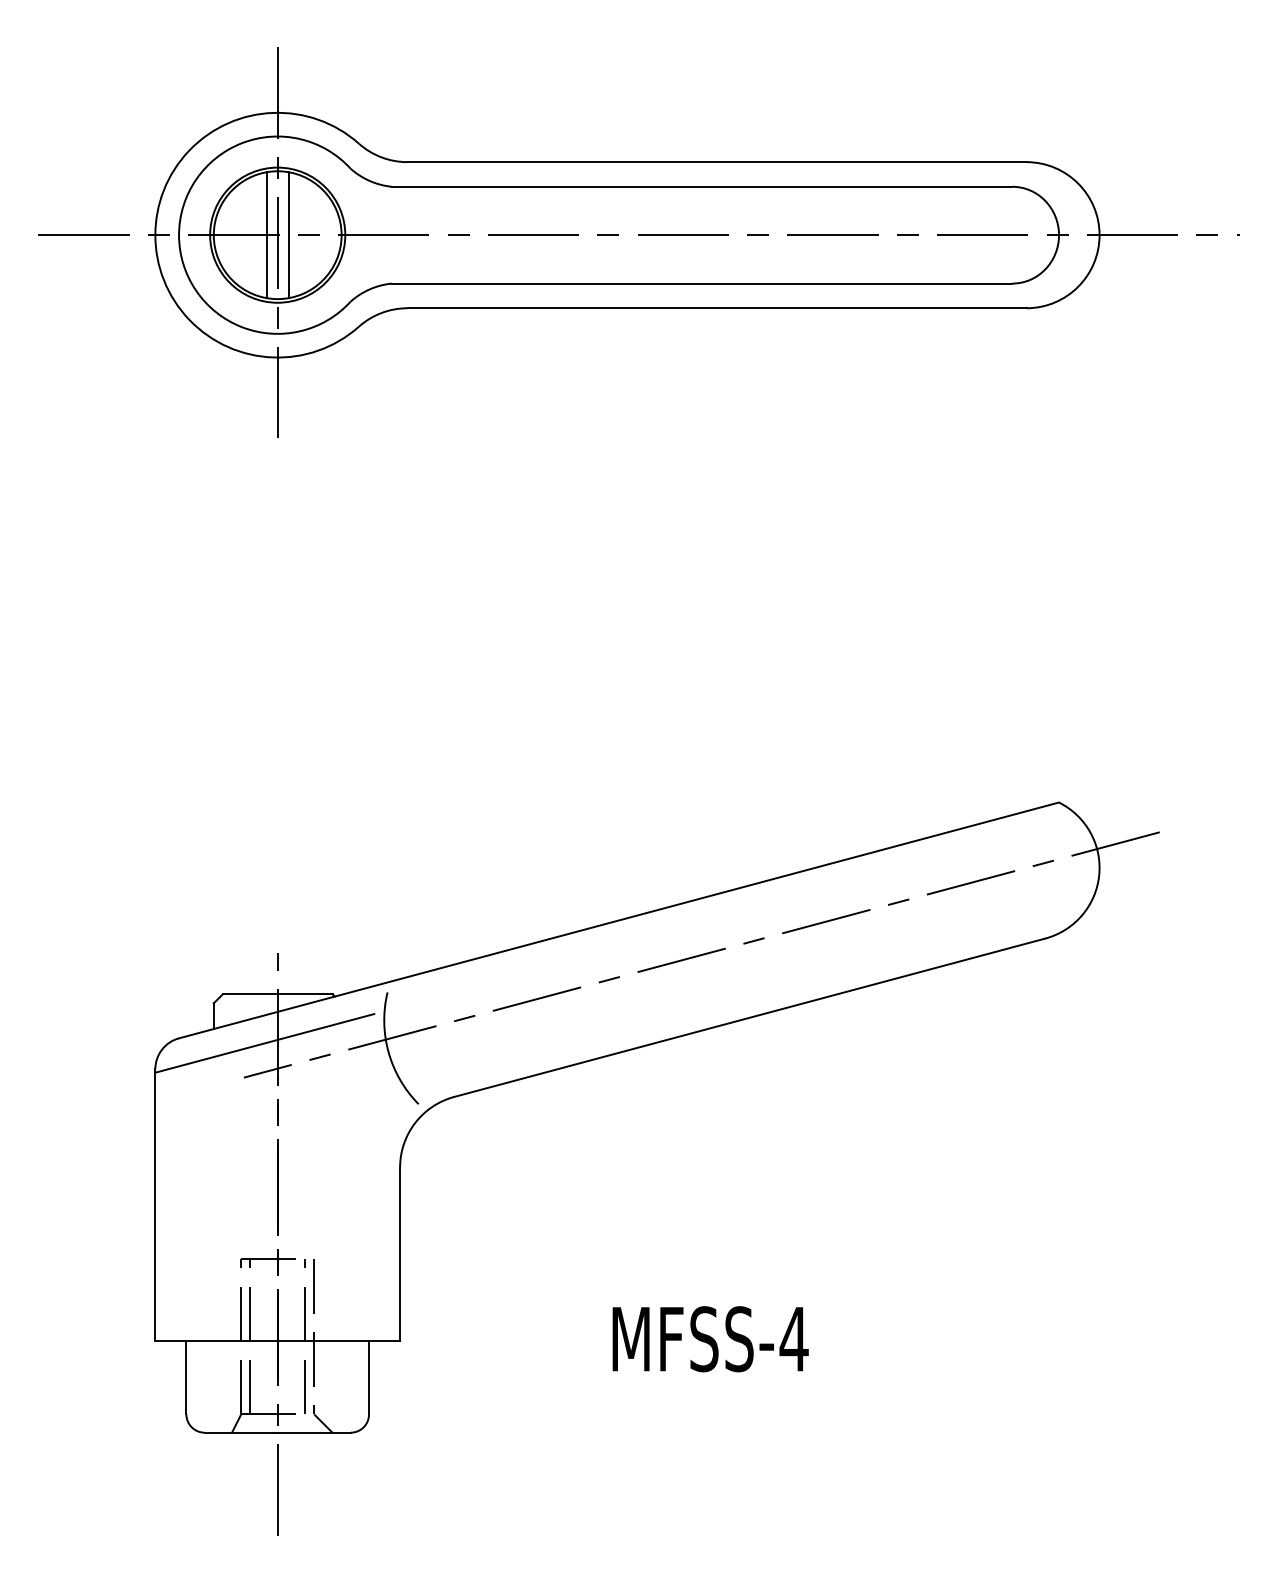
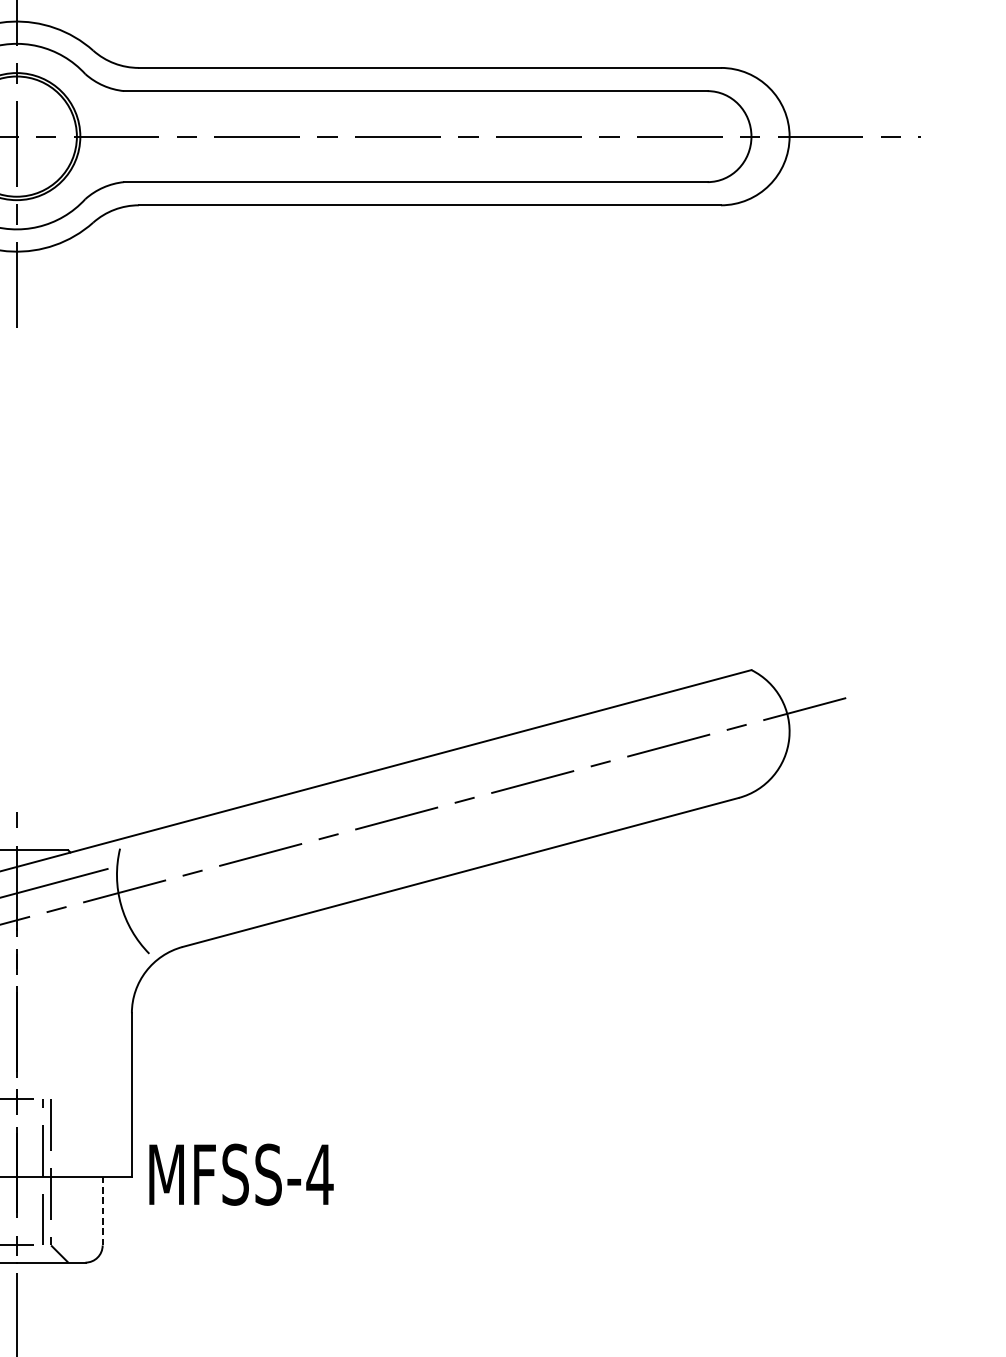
line: (266, 235) -> (6, 136), removed
line: (288, 235) -> (26, 136), removed
text: (710, 1339) -> (241, 1175), moved
line: (369, 1377) -> (103, 1210), solid -> dashed

